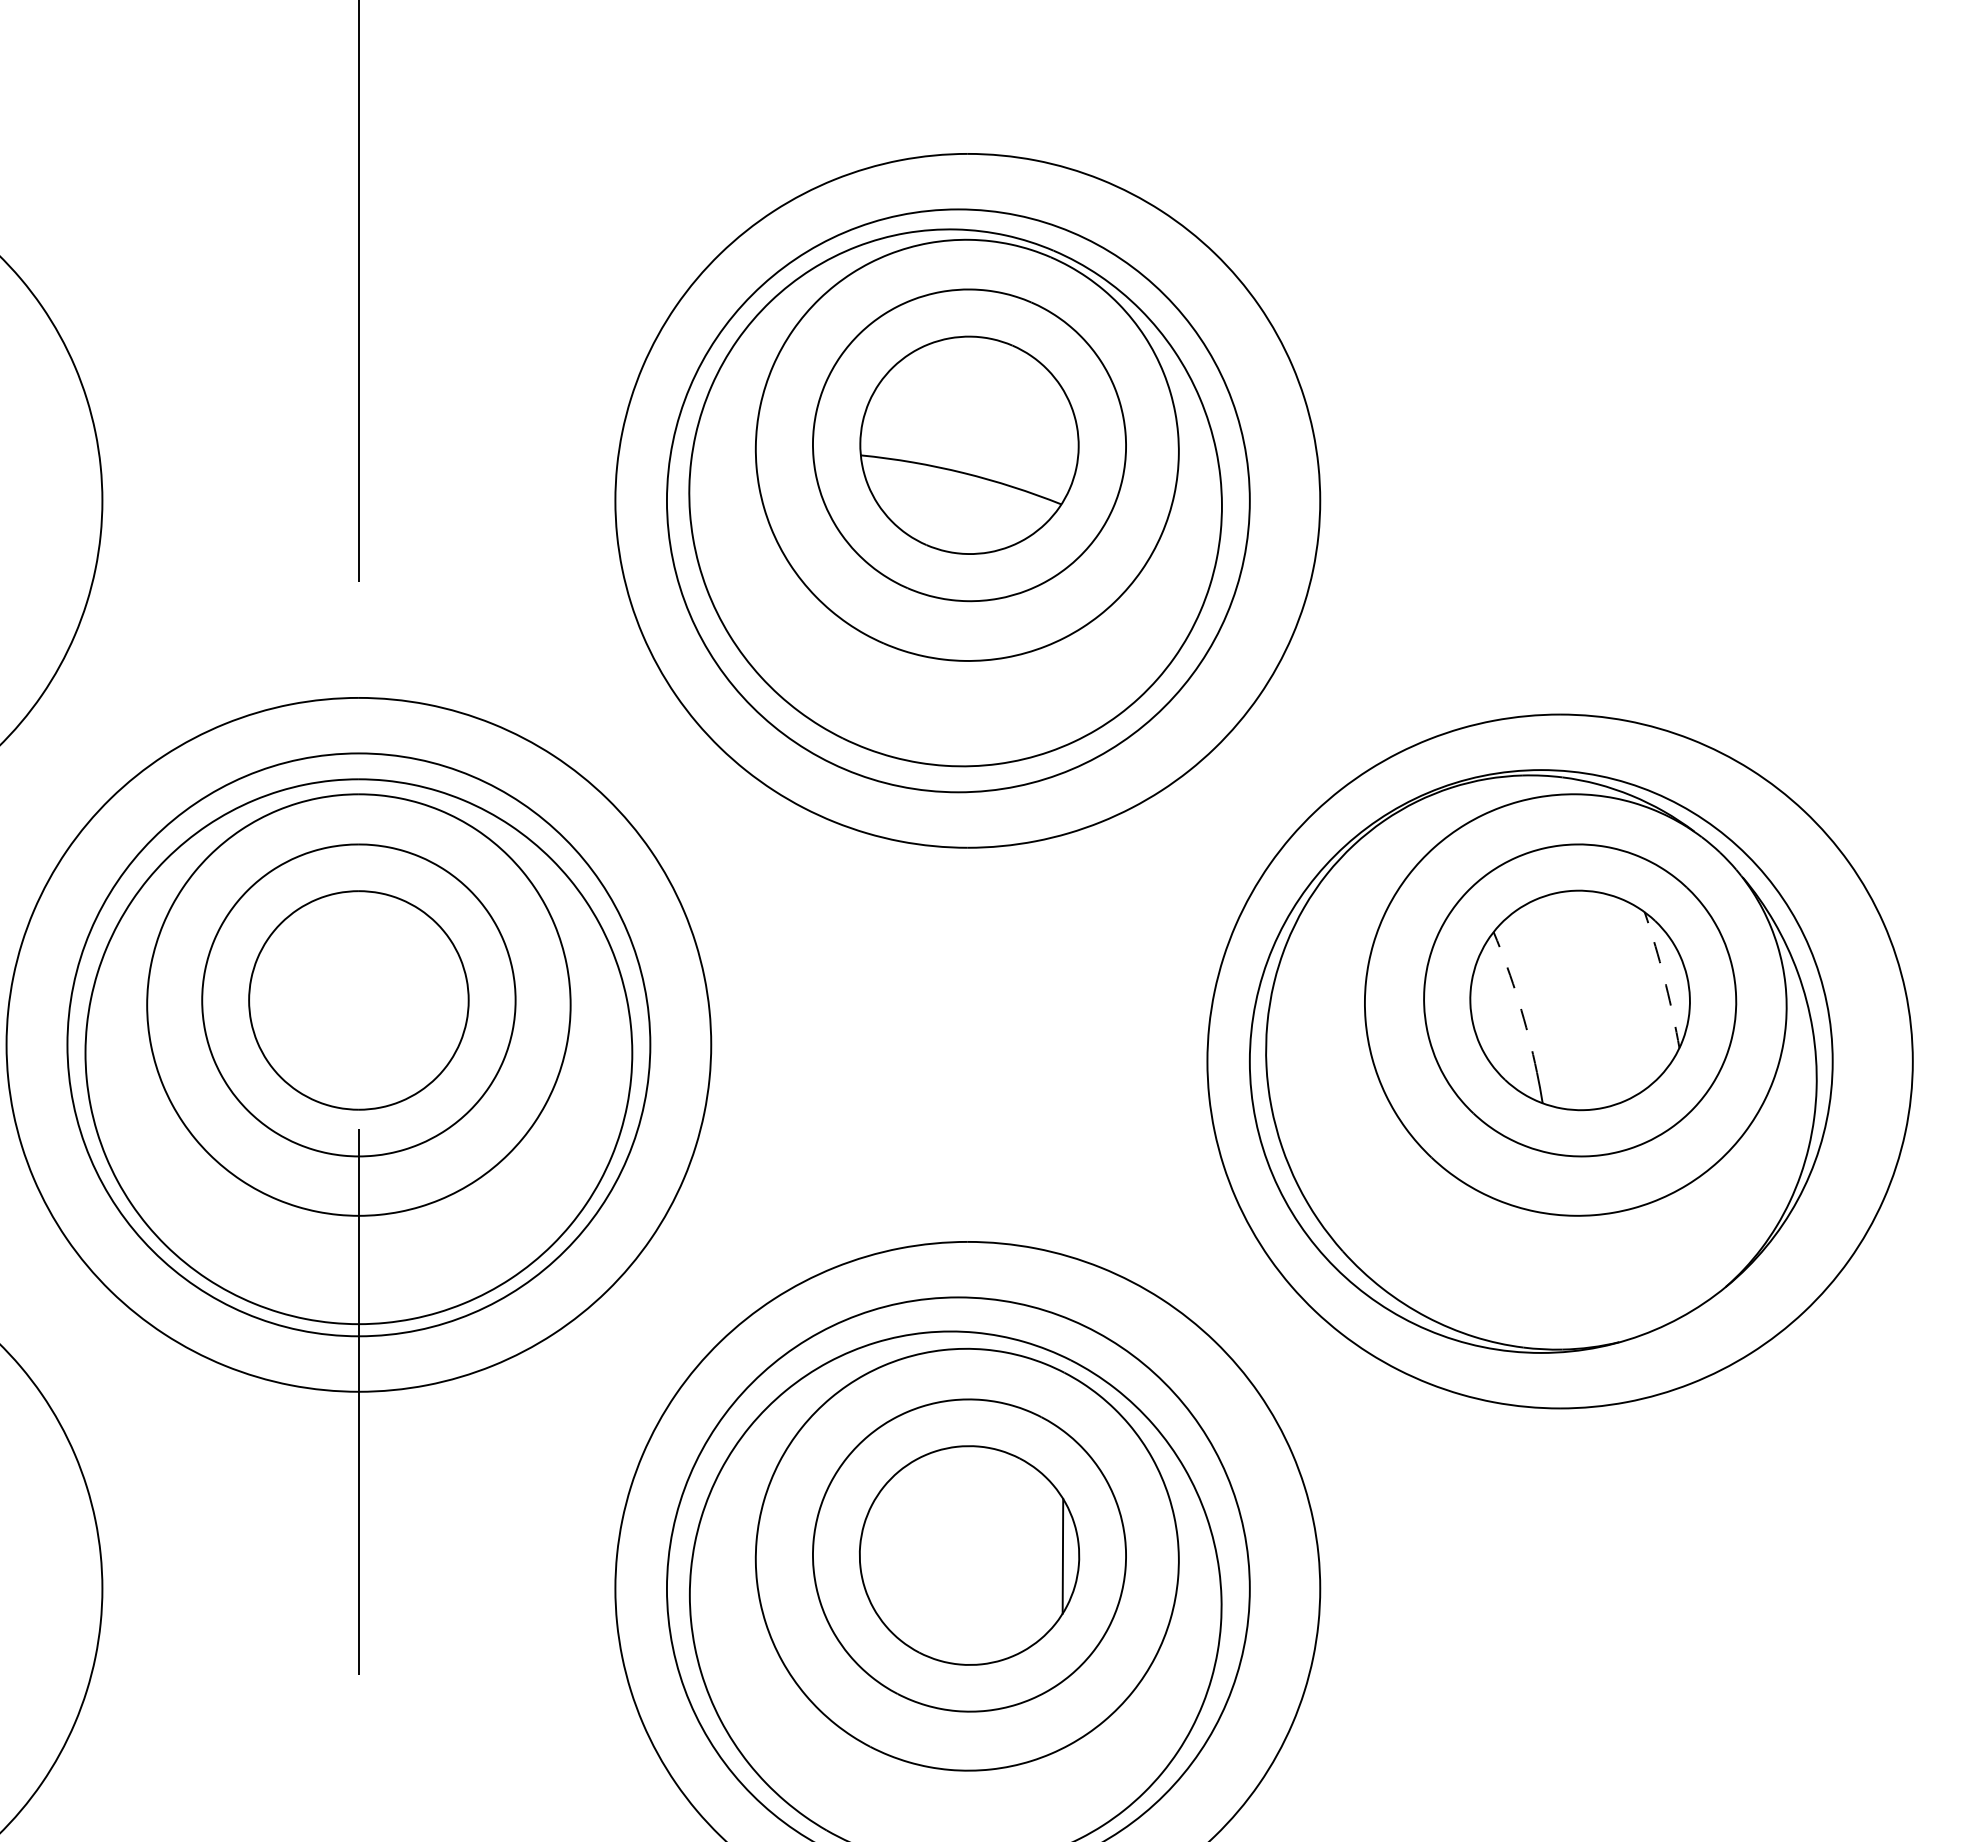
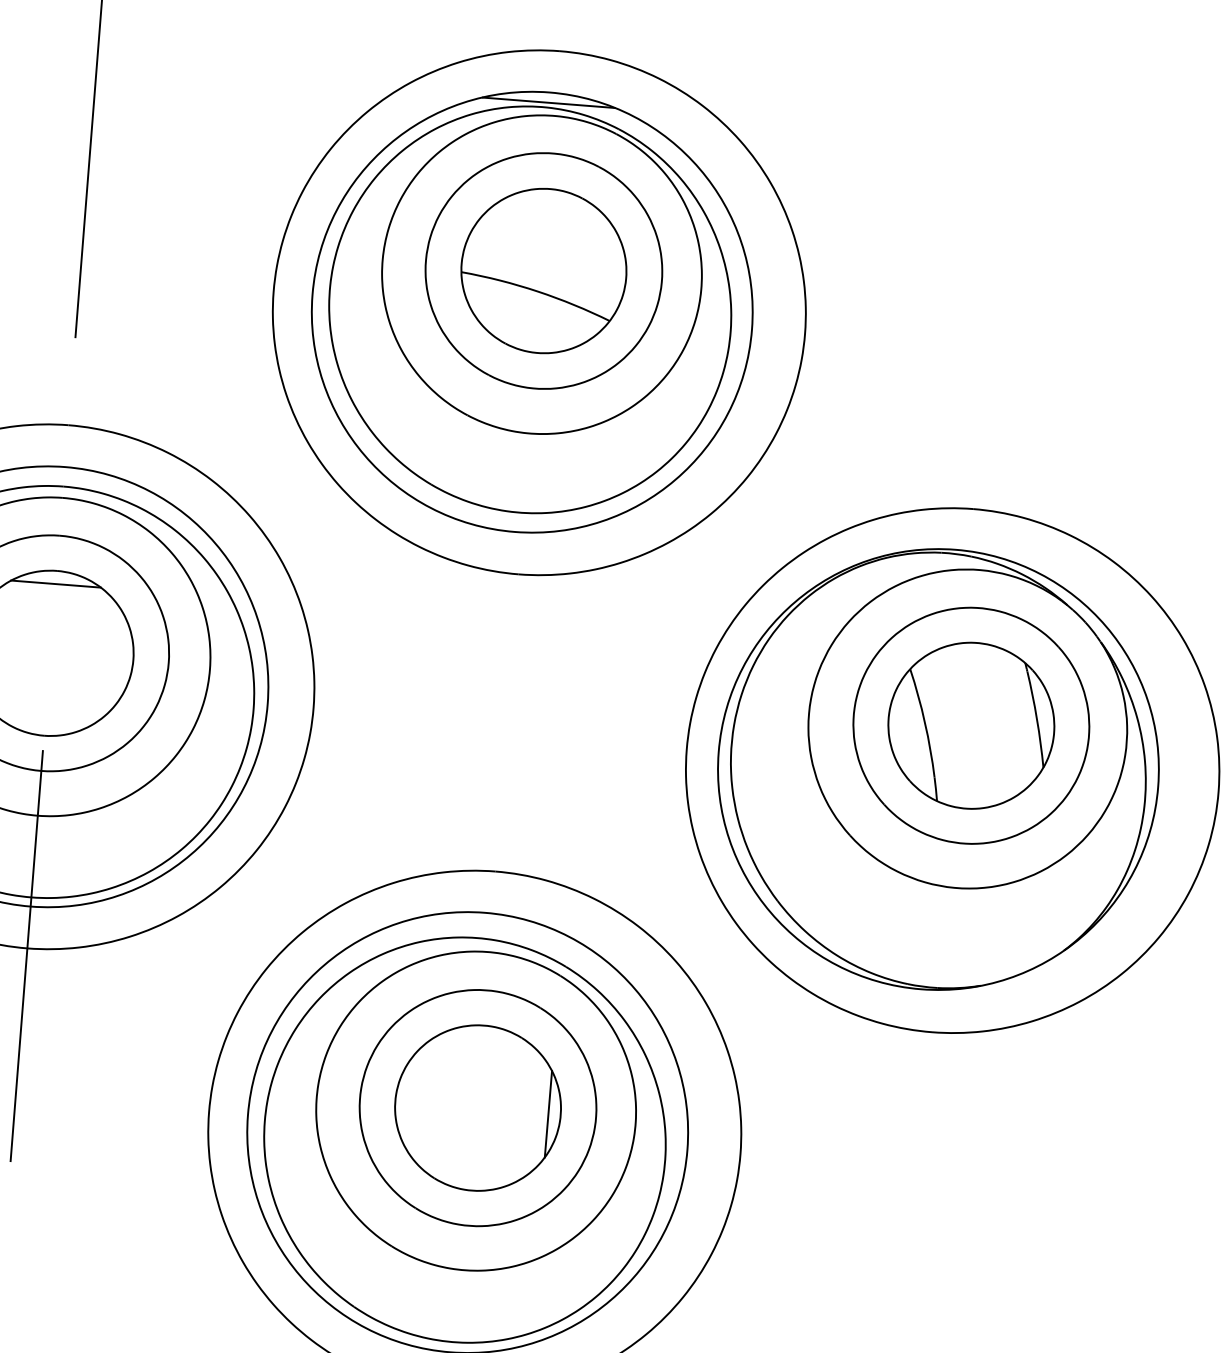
line: (957, 223) -> (548, 103), added
line: (358, 908) -> (55, 583), added
arc: (1666, 985) -> (1037, 719), dashed -> solid
arc: (1518, 1001) -> (924, 722), dashed -> solid

